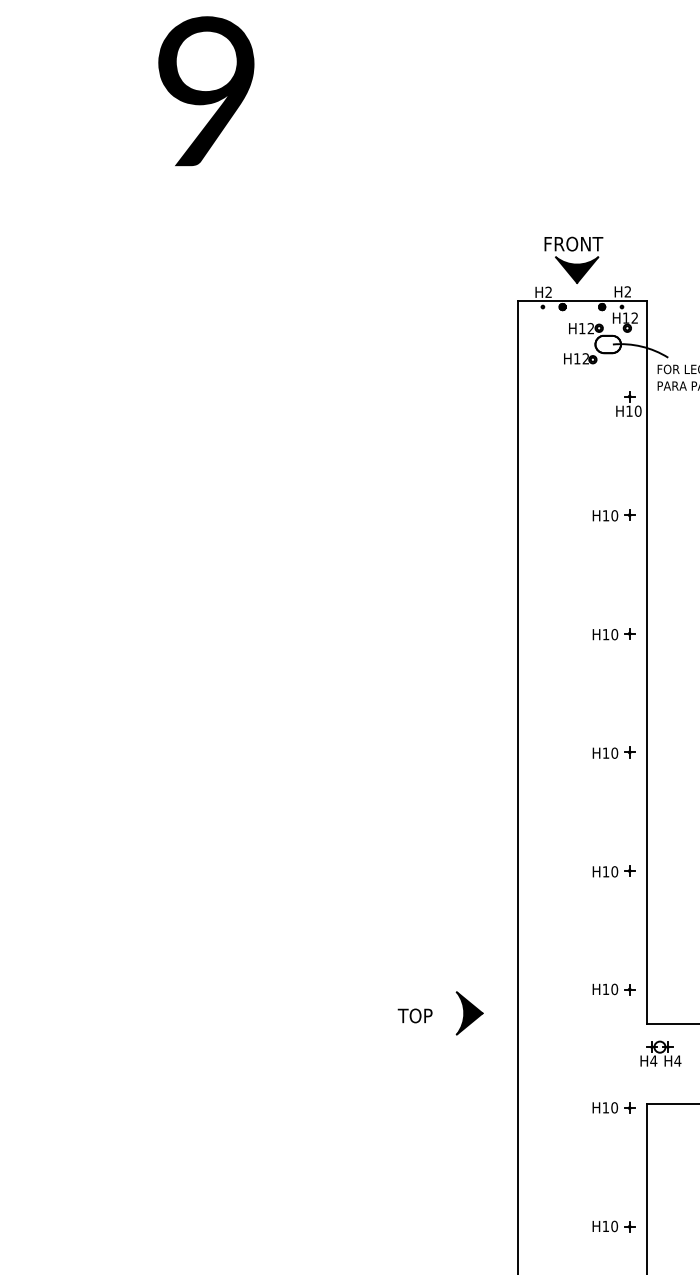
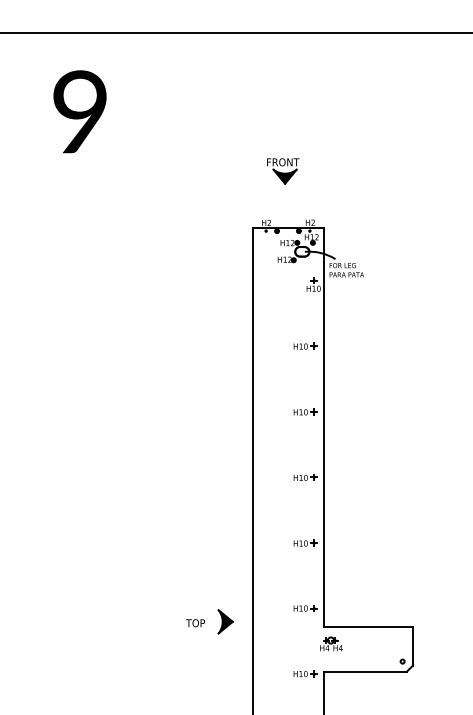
part: (574, 260) -> (283, 171), moved

